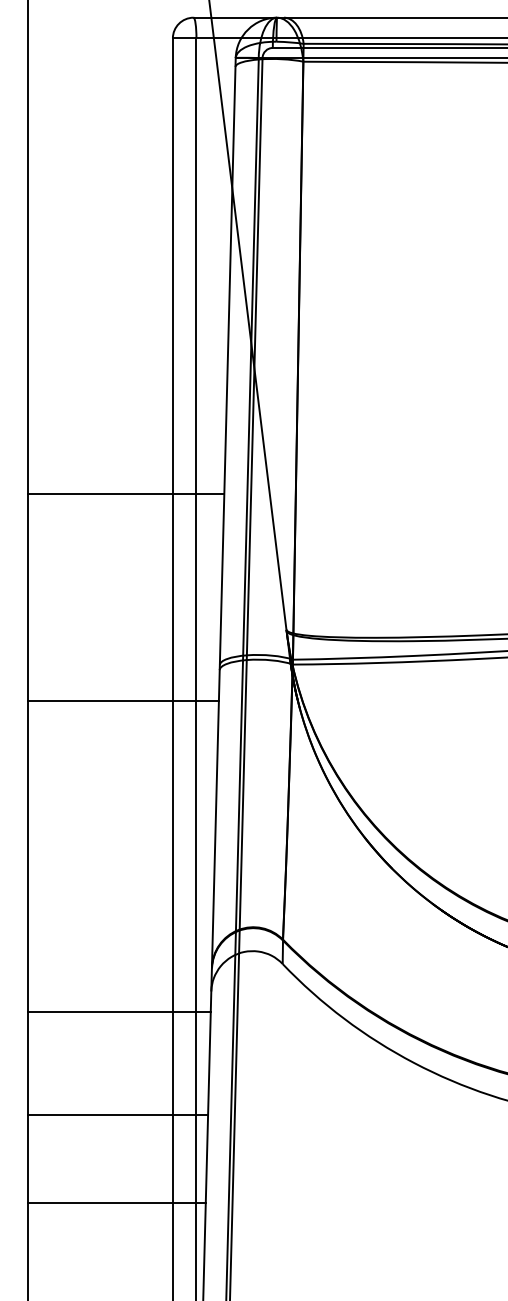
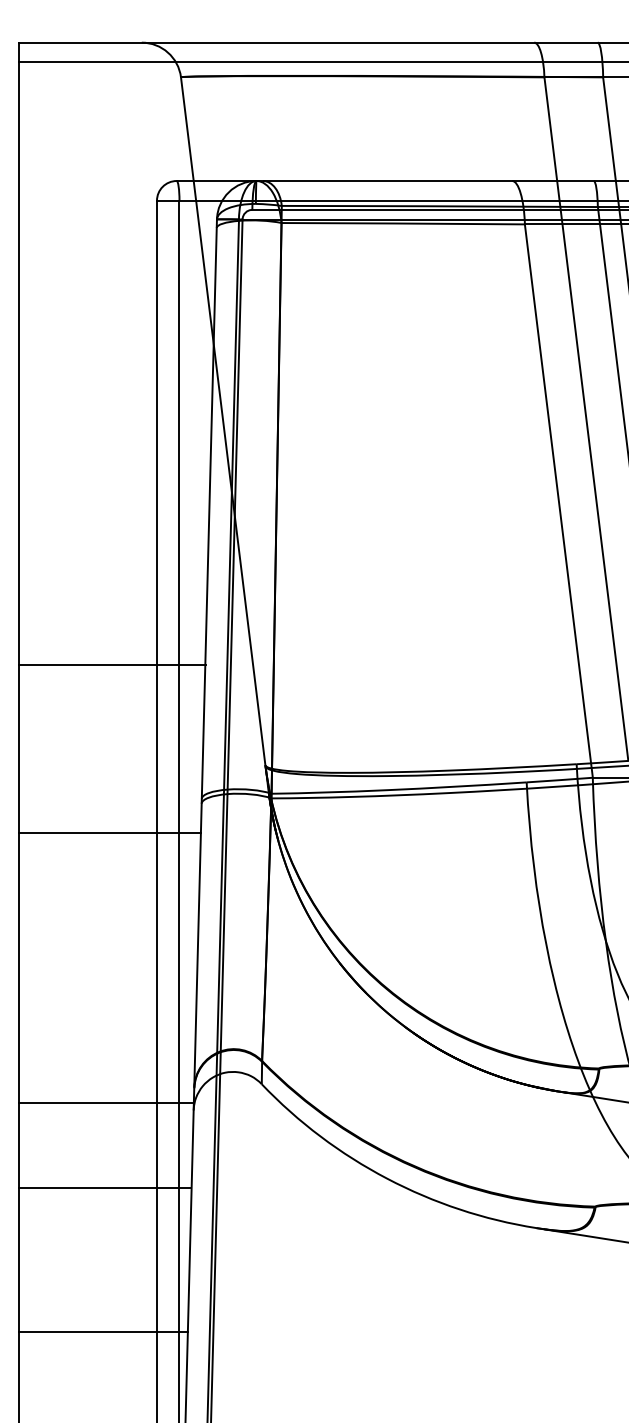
line: (126, 493) -> (112, 664), moved
line: (118, 1011) -> (105, 1102), moved
line: (117, 1115) -> (104, 1188), moved
line: (116, 1203) -> (103, 1331), moved

